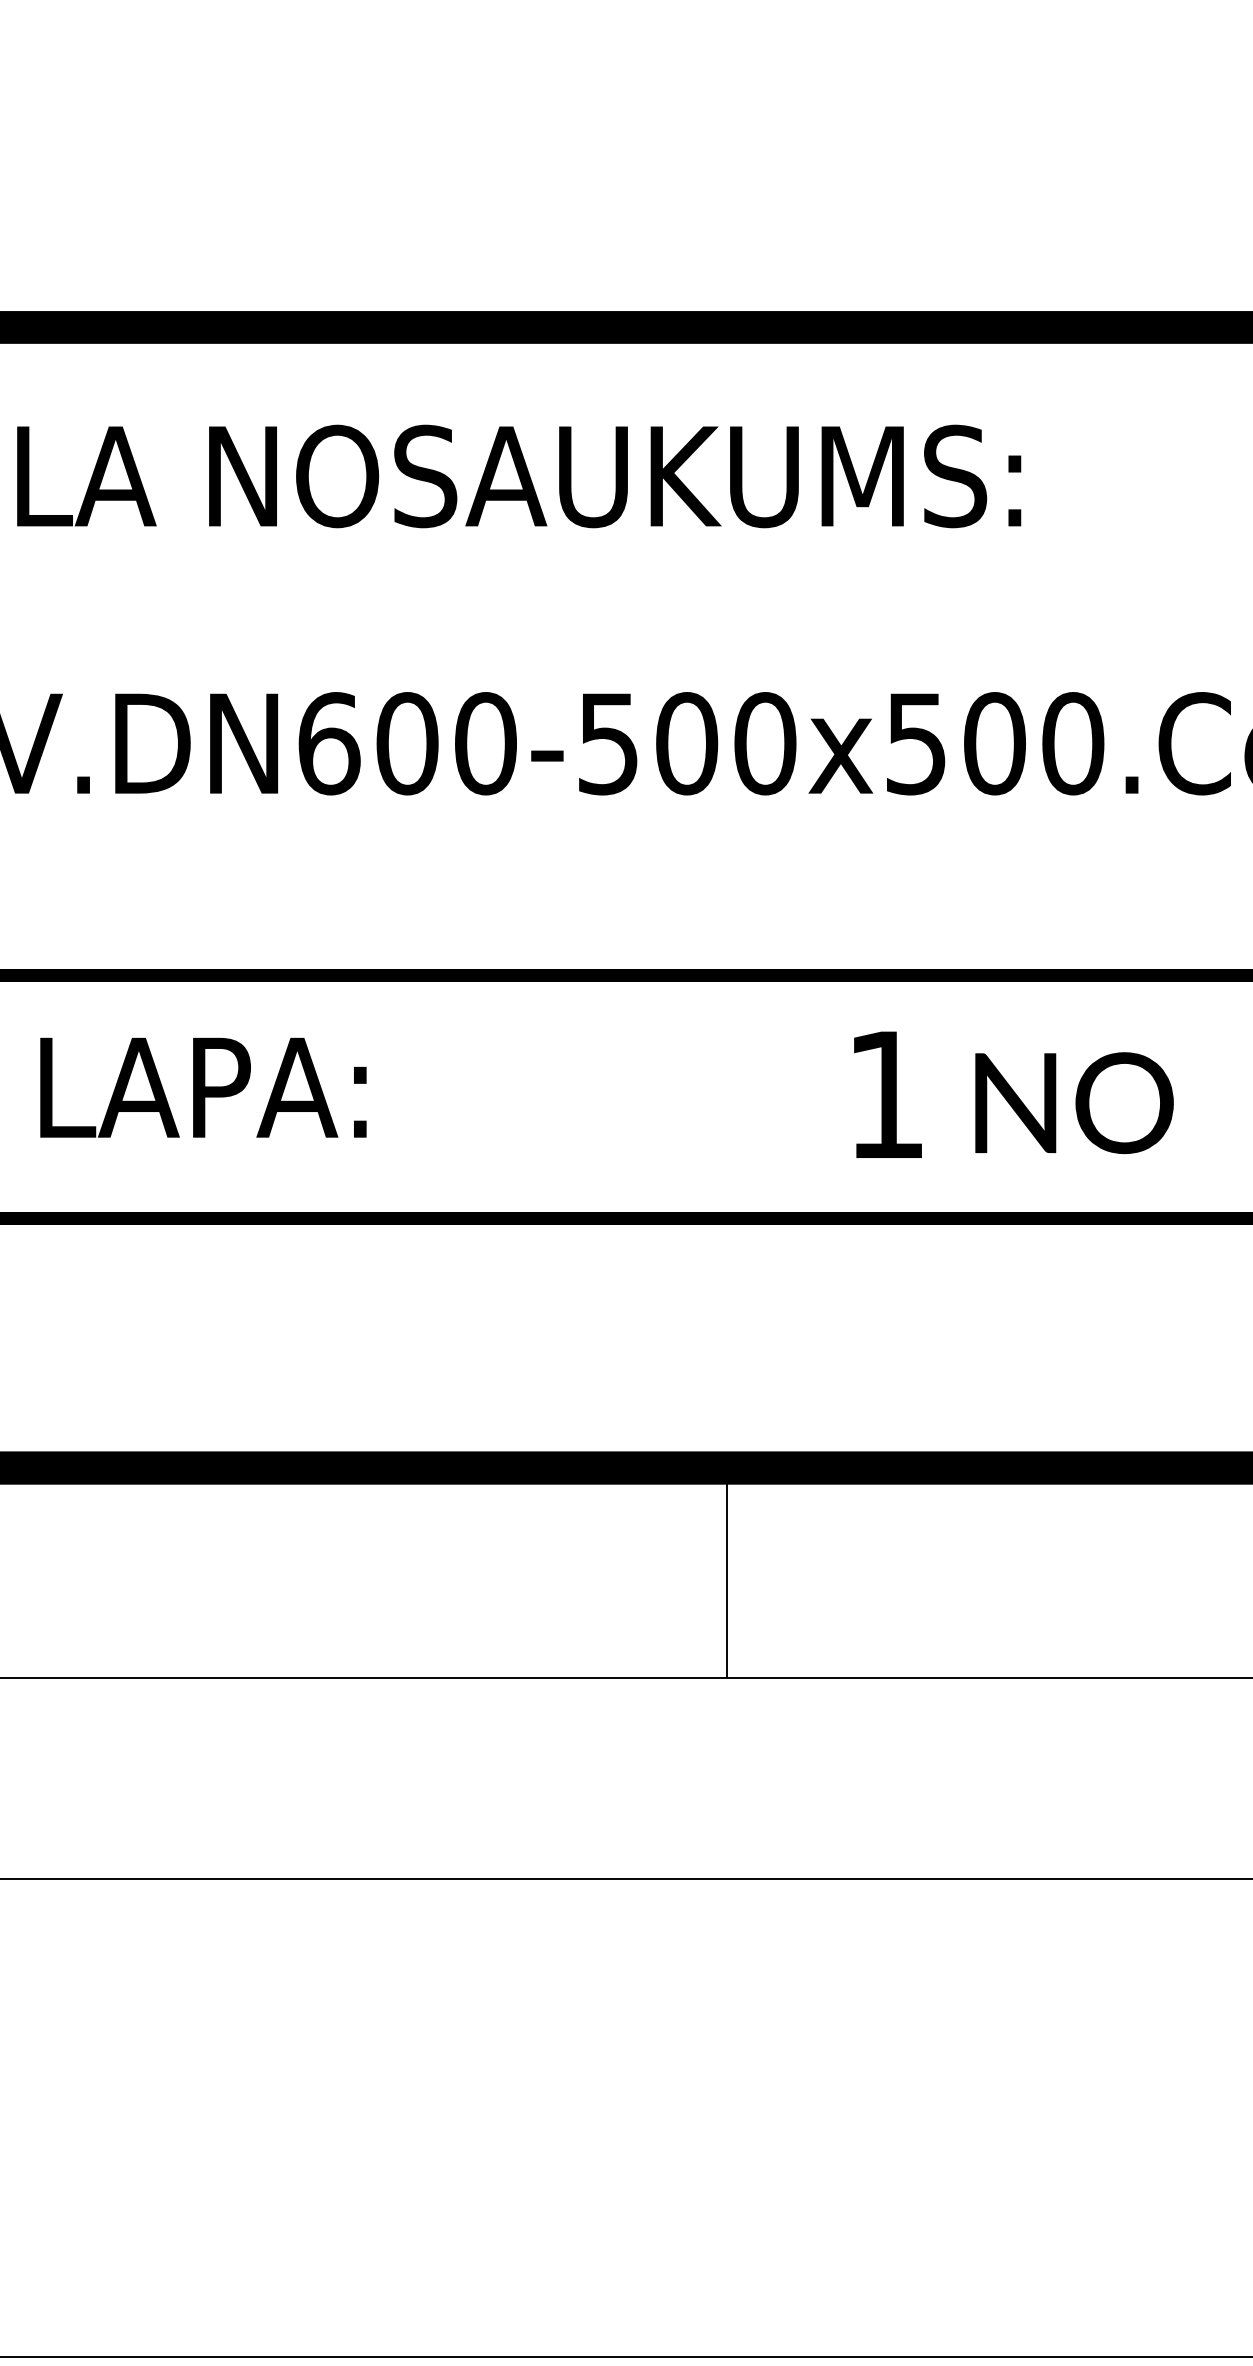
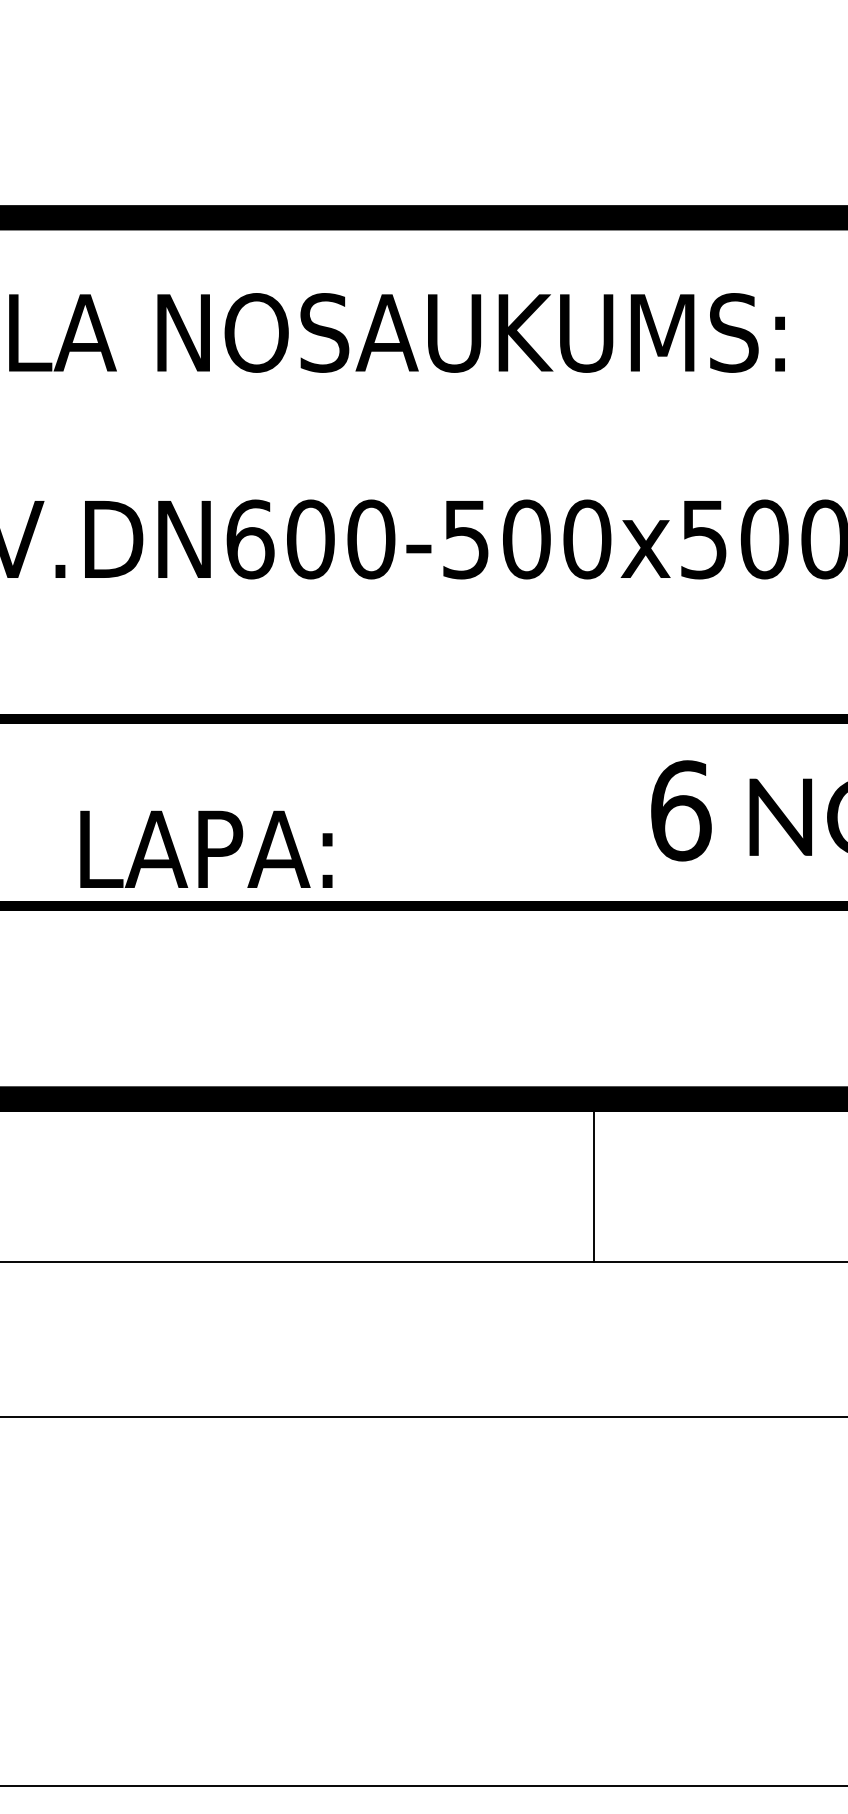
text: (203, 1087) -> (206, 849), moved
text: (887, 1094) -> (681, 810), 1 -> 6
line: (726, 1573) -> (593, 1180), moved

